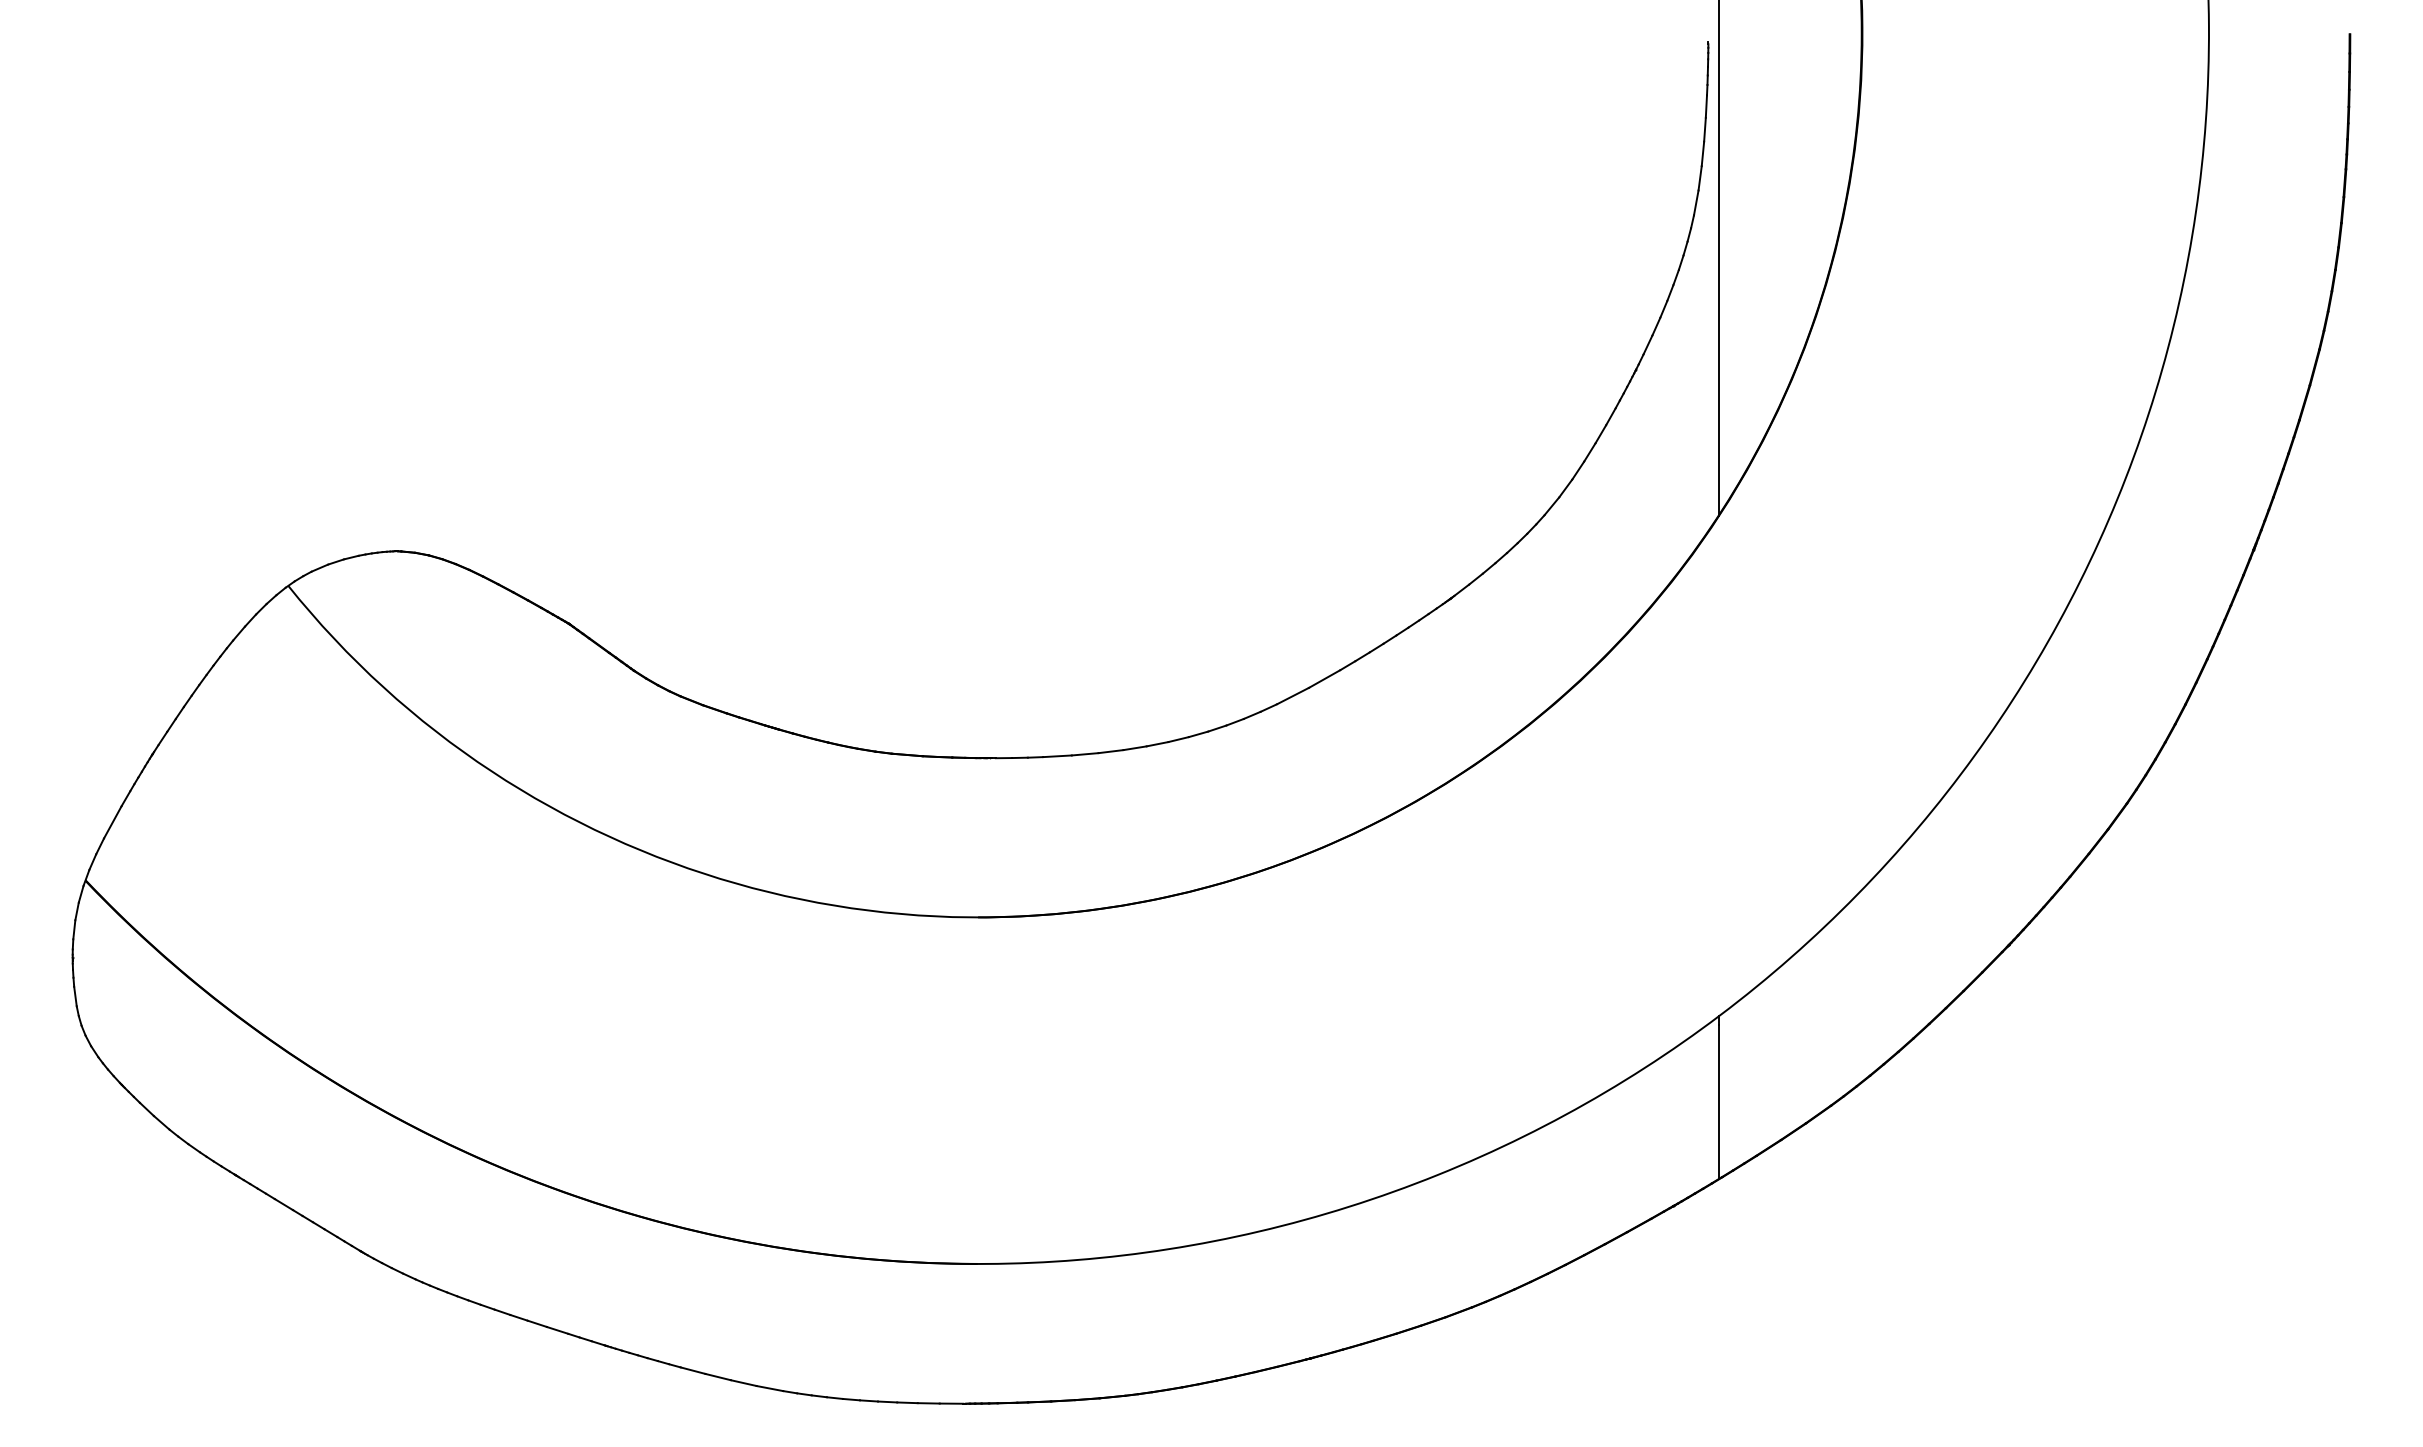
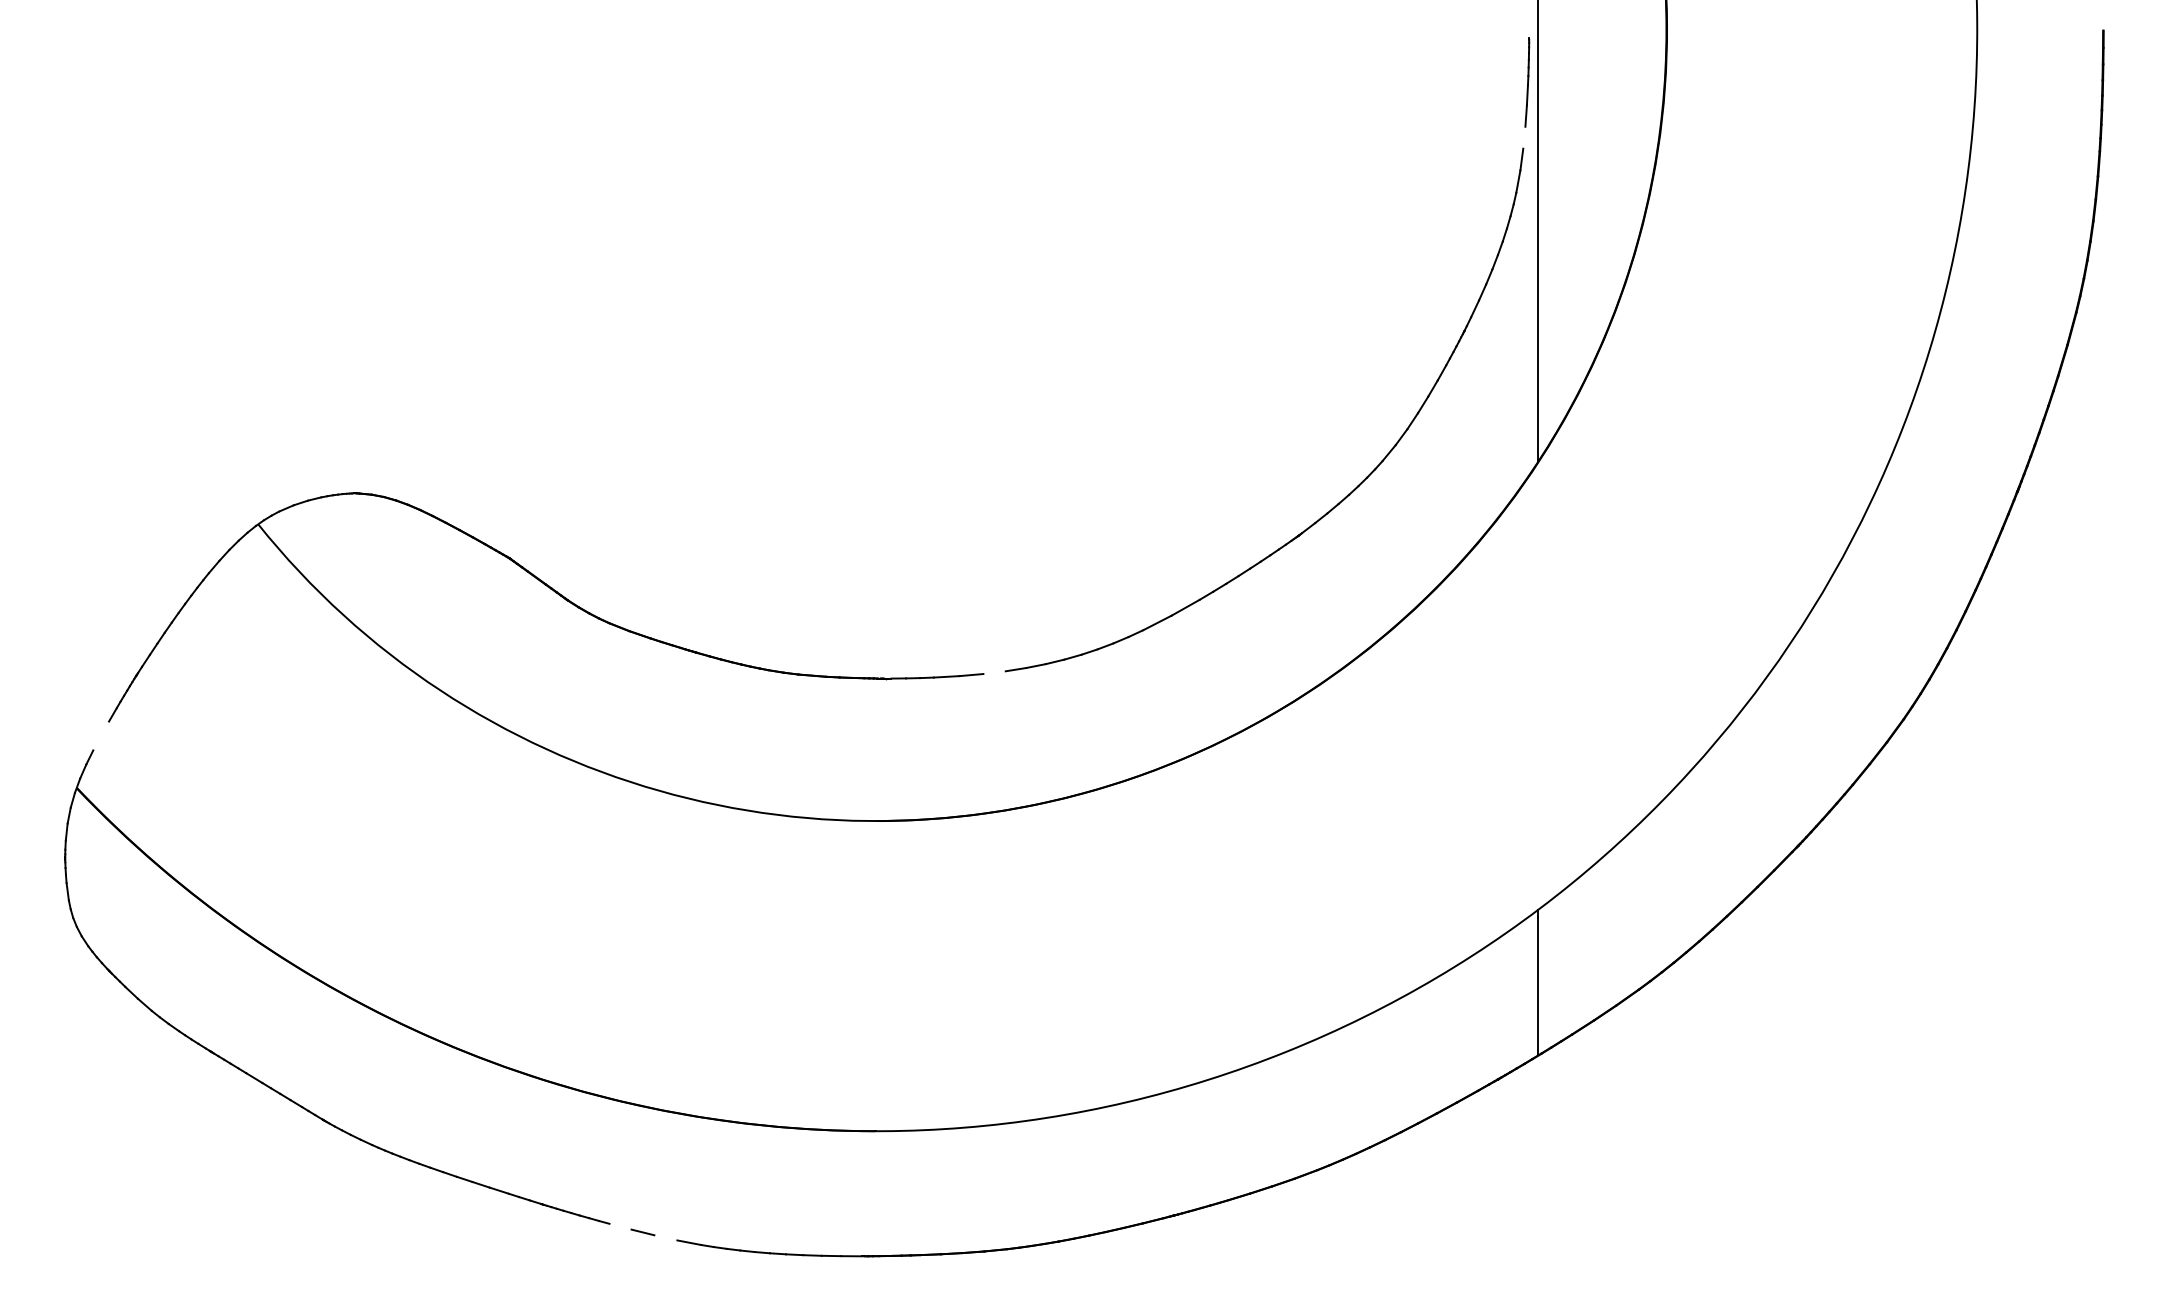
line: (1702, 153) -> (1523, 137), removed
line: (1110, 751) -> (994, 672), removed
line: (112, 822) -> (100, 736), removed
line: (692, 1370) -> (619, 1226), removed
line: (743, 1383) -> (665, 1238), removed

